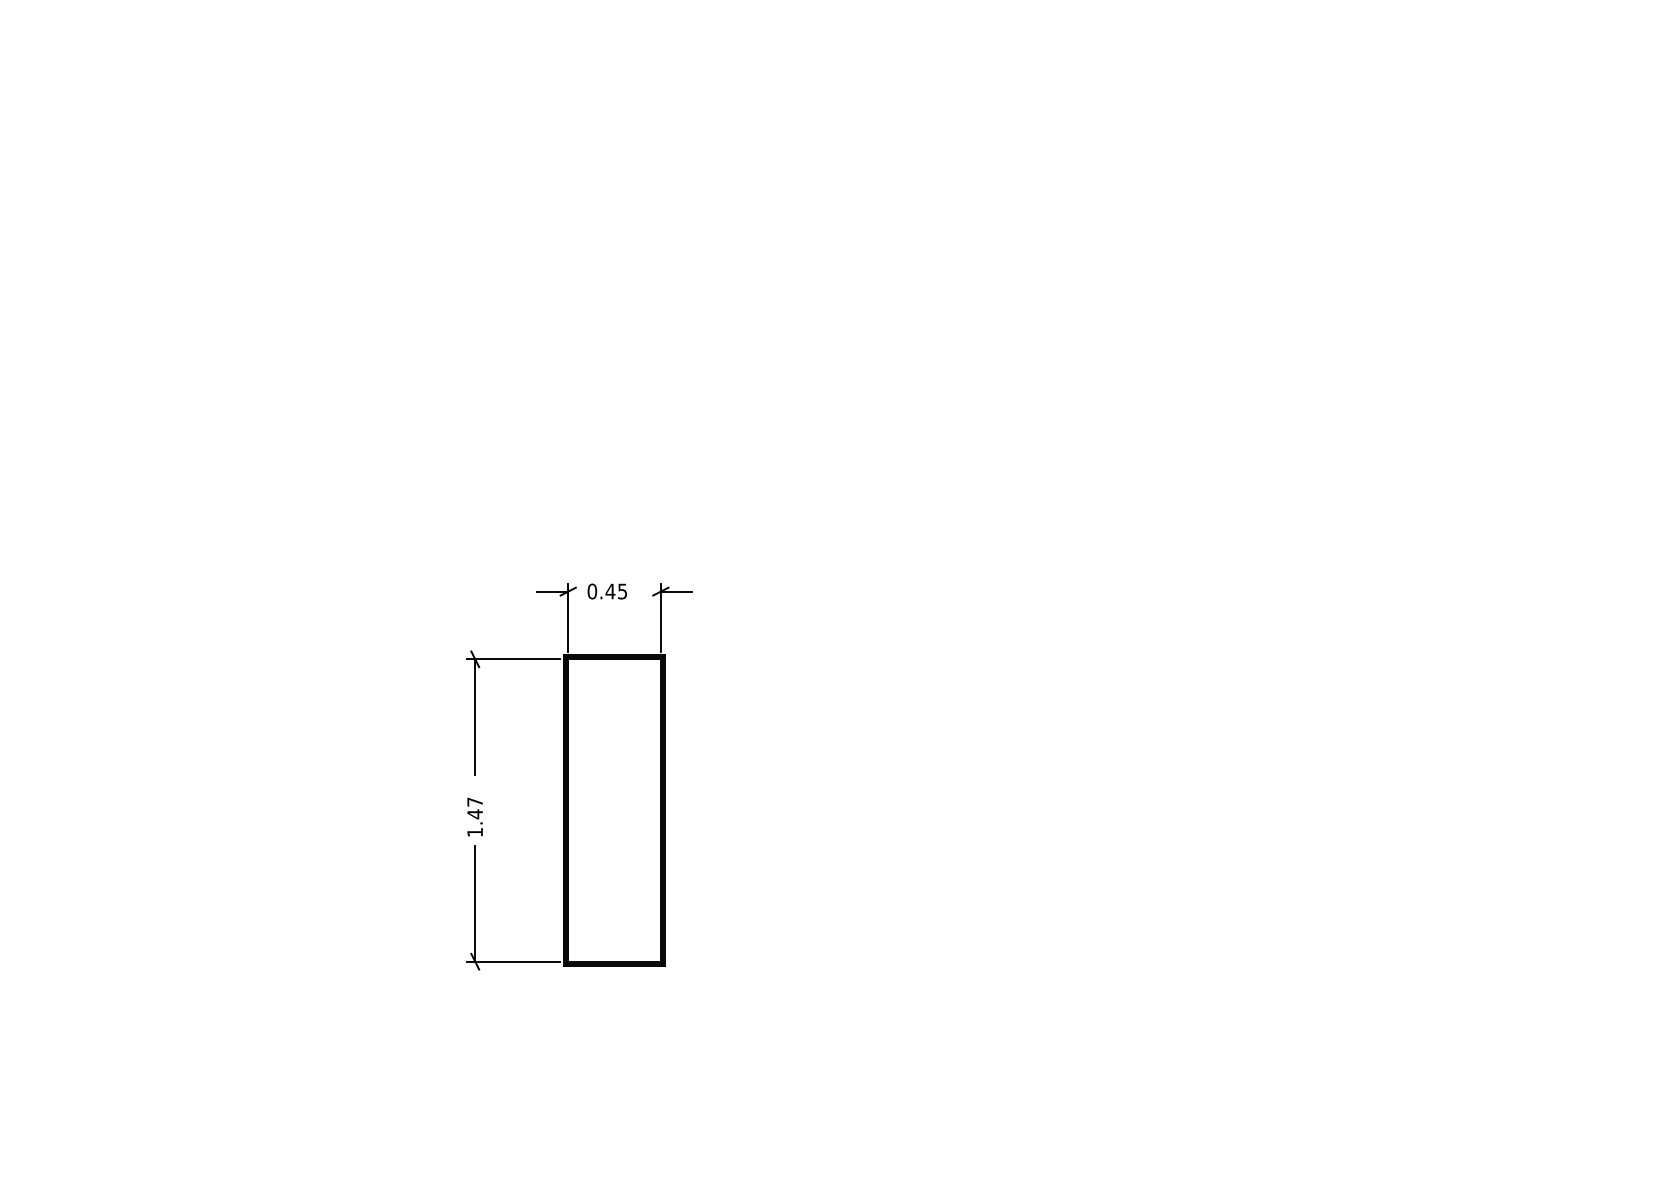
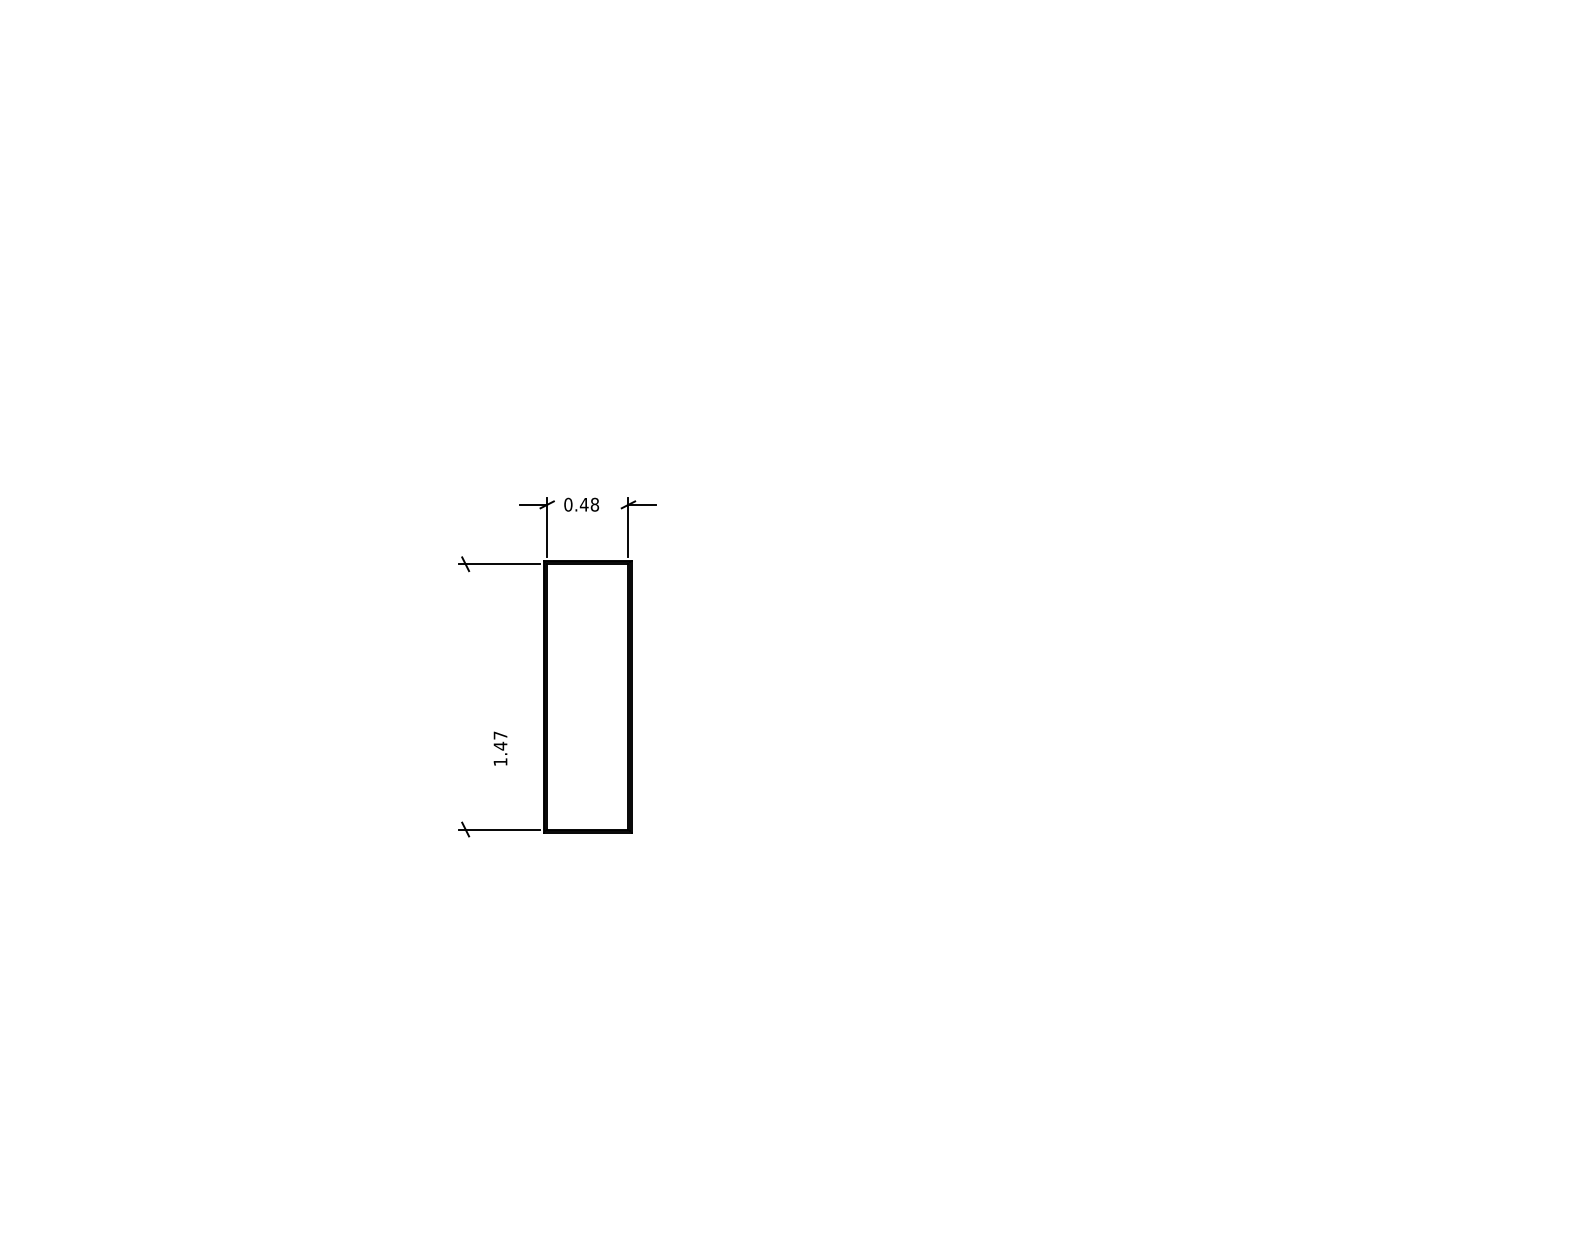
text: (622, 591) -> (594, 504), 0.45 -> 0.48
line: (475, 716) -> (465, 614), removed
text: (475, 816) -> (500, 748), moved
line: (475, 903) -> (465, 778), removed

